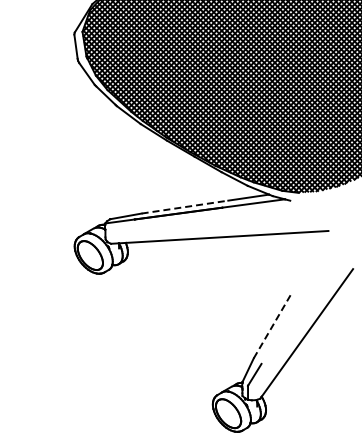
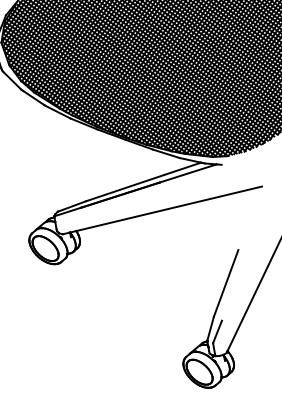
line: (184, 207) -> (124, 188), dashed -> solid
line: (272, 325) -> (225, 283), dashed -> solid

